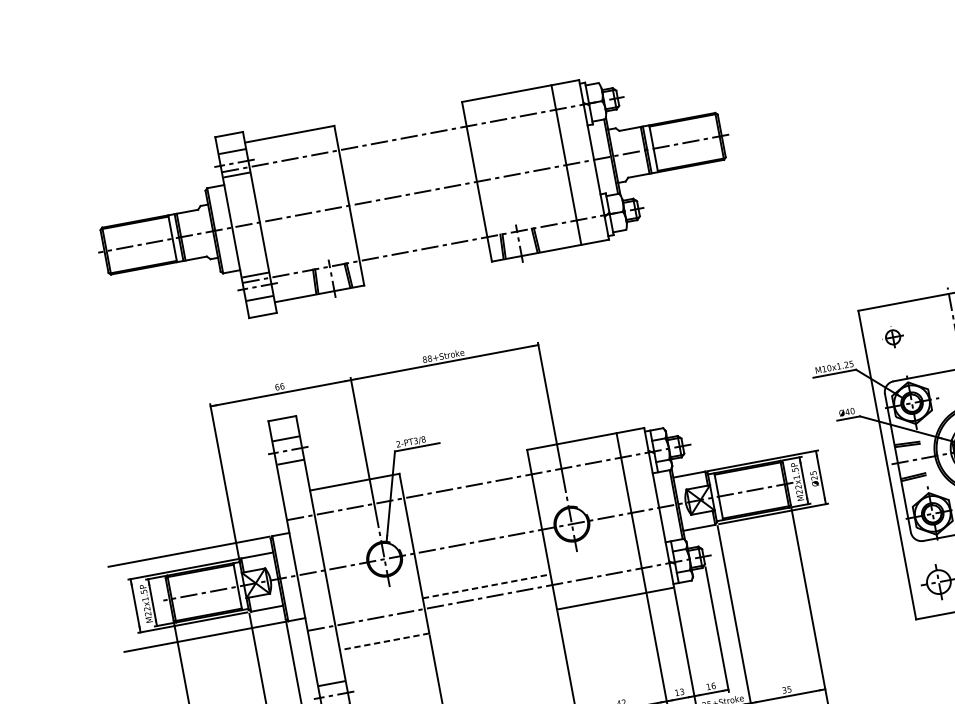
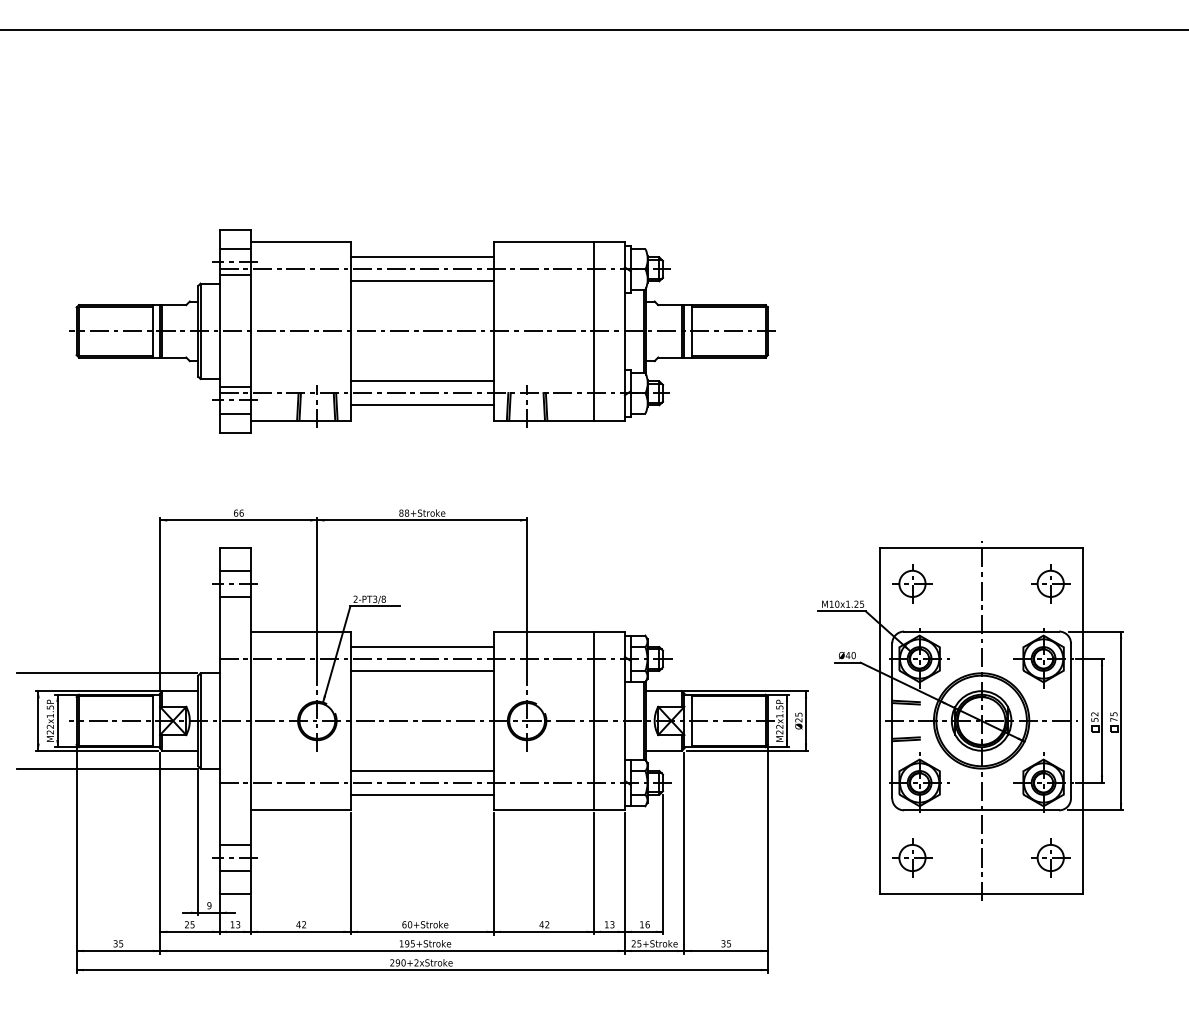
line: (400, 127) -> (421, 257), added
line: (404, 149) -> (421, 281), added
line: (420, 238) -> (421, 381), added
line: (424, 260) -> (421, 405), added
part: (893, 337) -> (912, 583), size x1.67
line: (465, 476) -> (421, 647), added
line: (469, 496) -> (421, 670), added
line: (486, 586) -> (422, 771), dashed -> solid
line: (489, 607) -> (421, 794), added
line: (384, 641) -> (300, 810), dashed -> solid

